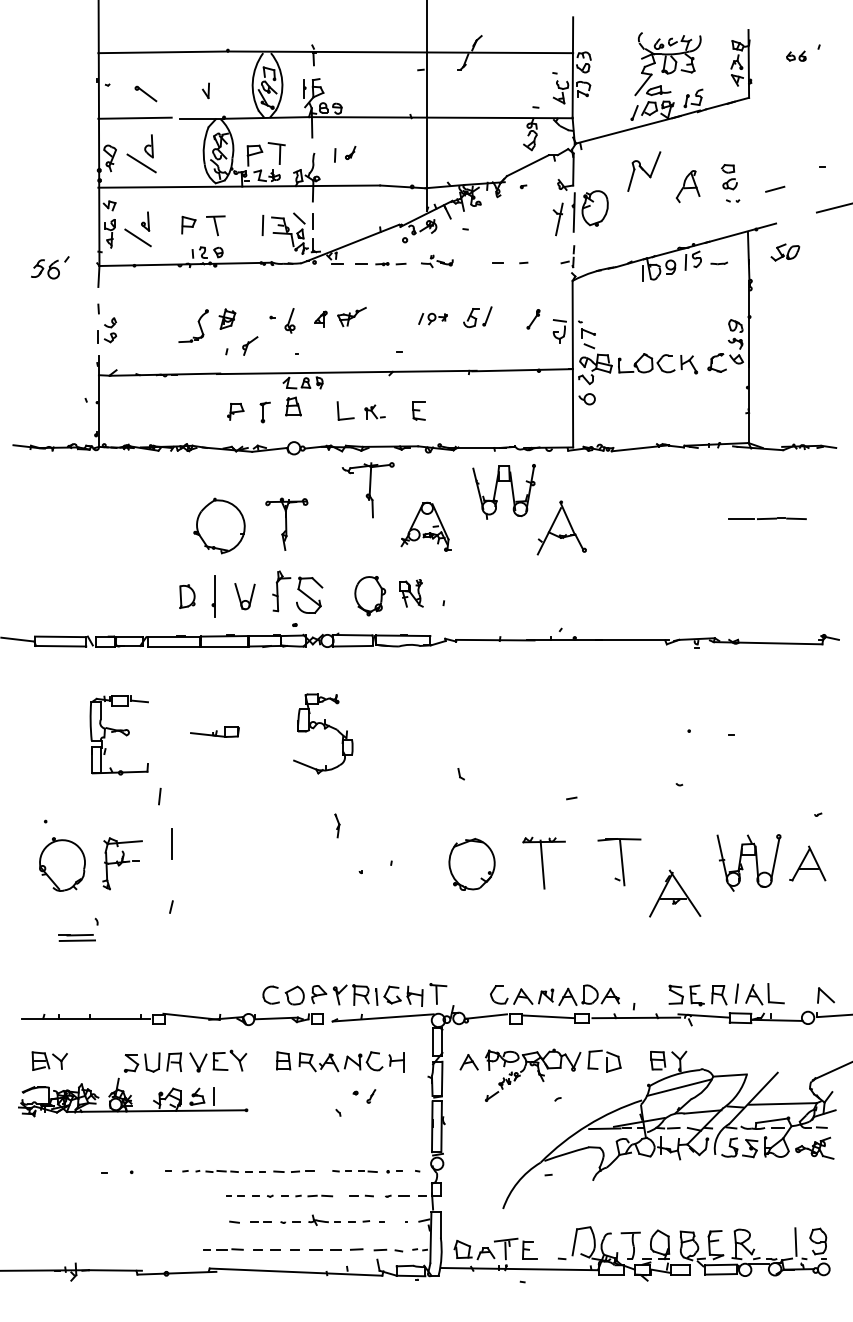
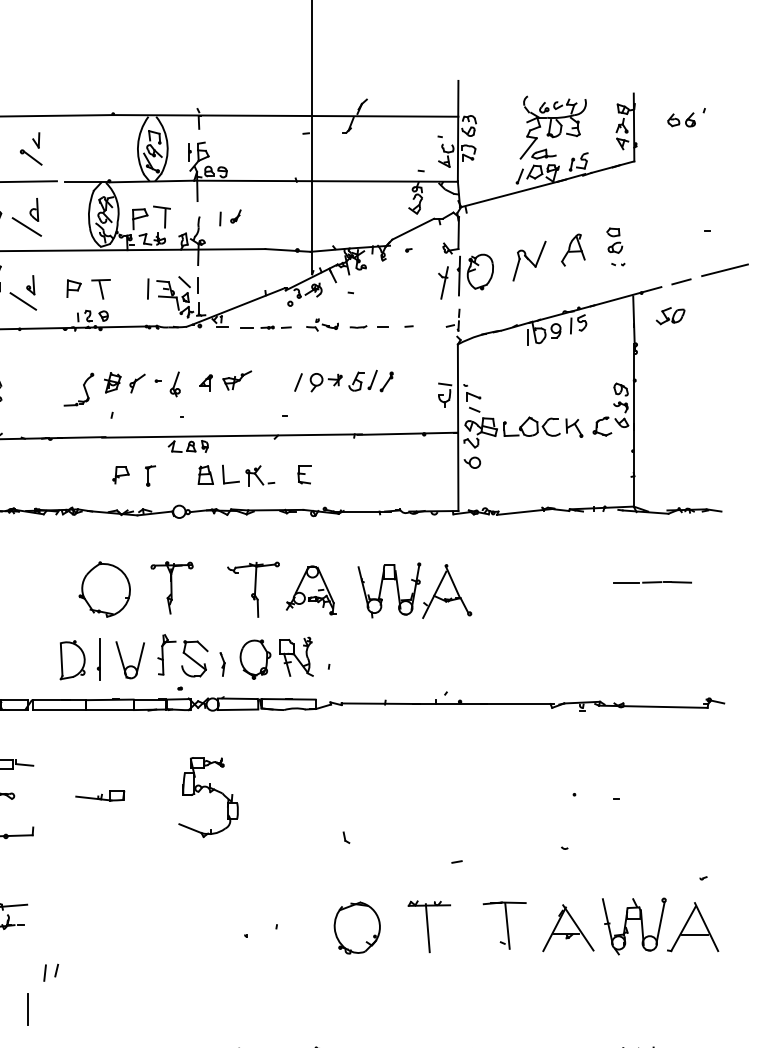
part: (796, 55) -> (681, 119), size x1.43
part: (205, 90) -> (35, 140), moved
part: (644, 171) -> (529, 261), moved
line: (775, 188) -> (681, 281), moved
part: (718, 263) -> (357, 327), moved
part: (432, 318) -> (317, 382), size x1.67
part: (533, 319) -> (386, 382), moved
part: (250, 345) -> (137, 383), moved
part: (293, 406) -> (205, 475), moved
part: (374, 411) -> (259, 475), size x1.43
part: (367, 490) -> (252, 590), moved
part: (496, 491) -> (381, 590), moved
part: (411, 593) -> (296, 657), size x1.43
part: (187, 596) -> (72, 660), size x1.67
part: (244, 596) -> (129, 660), size x1.43
line: (159, 796) -> (44, 973), moved
part: (337, 825) -> (222, 664), moved
line: (171, 843) -> (27, 1009), moved
part: (807, 863) -> (692, 927), size x1.43
part: (675, 893) -> (568, 928), moved

